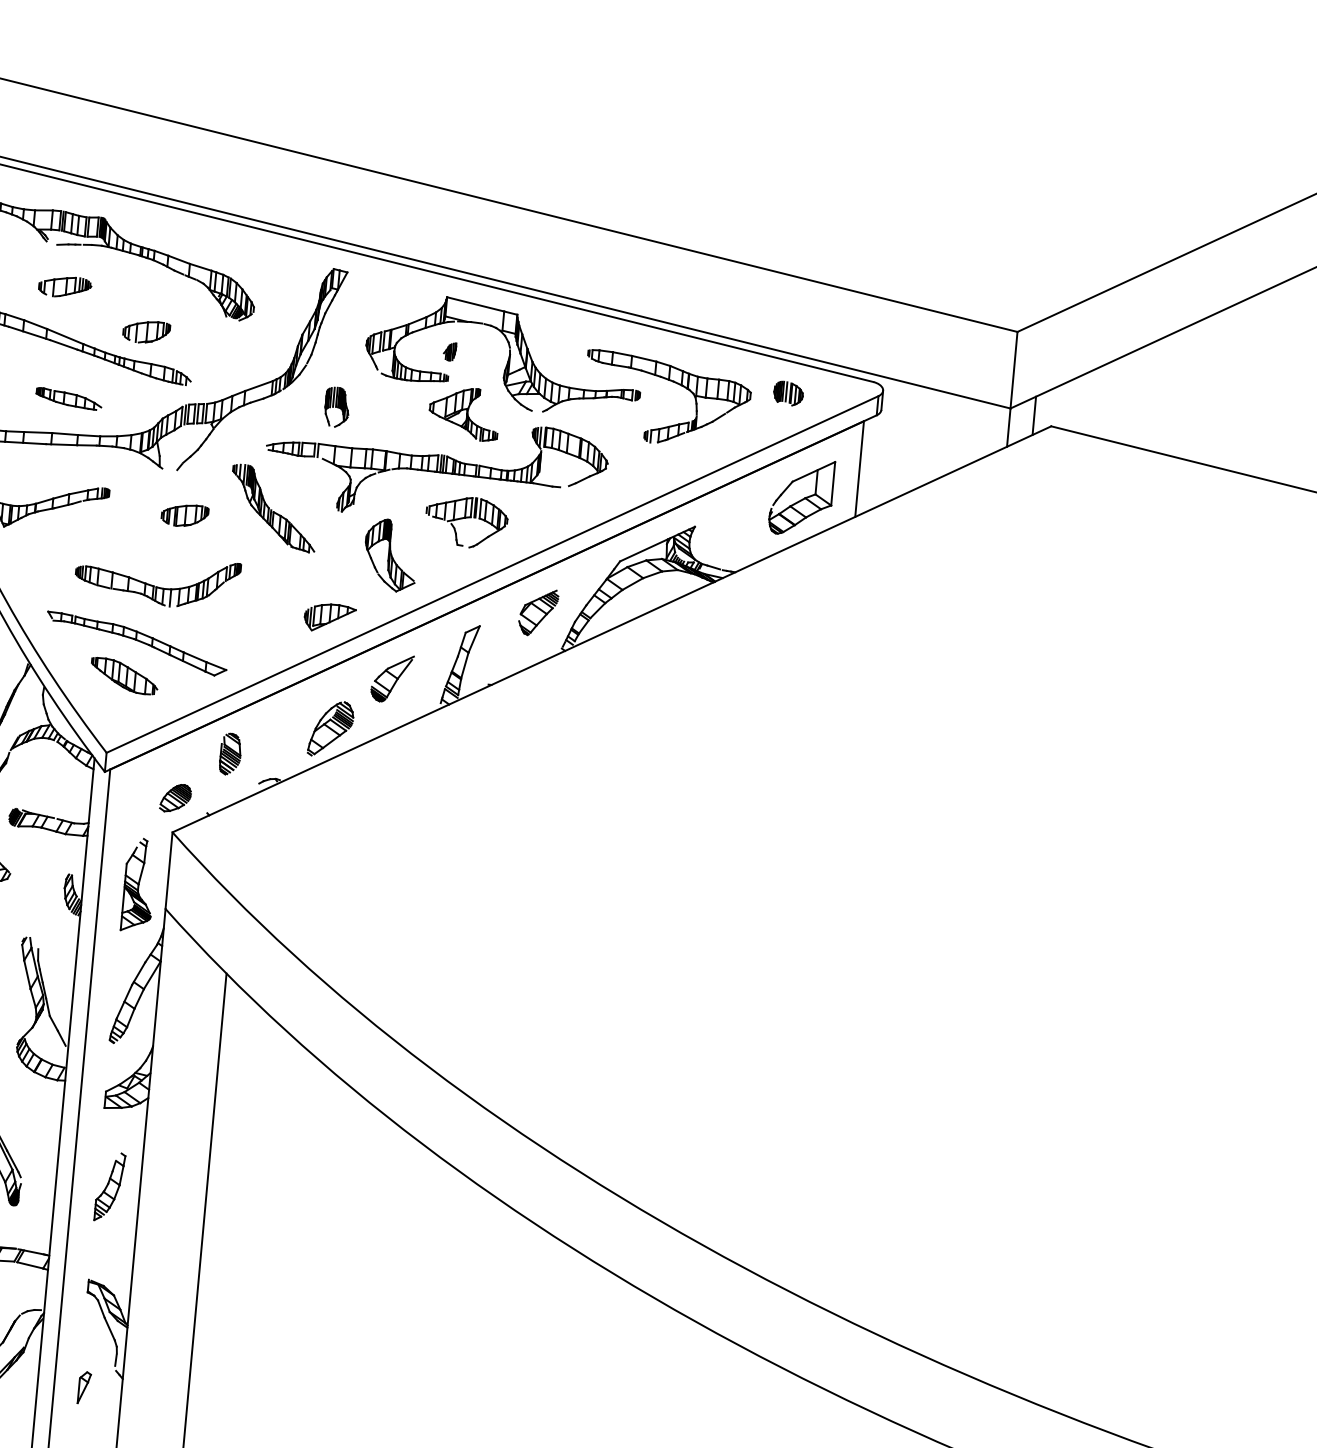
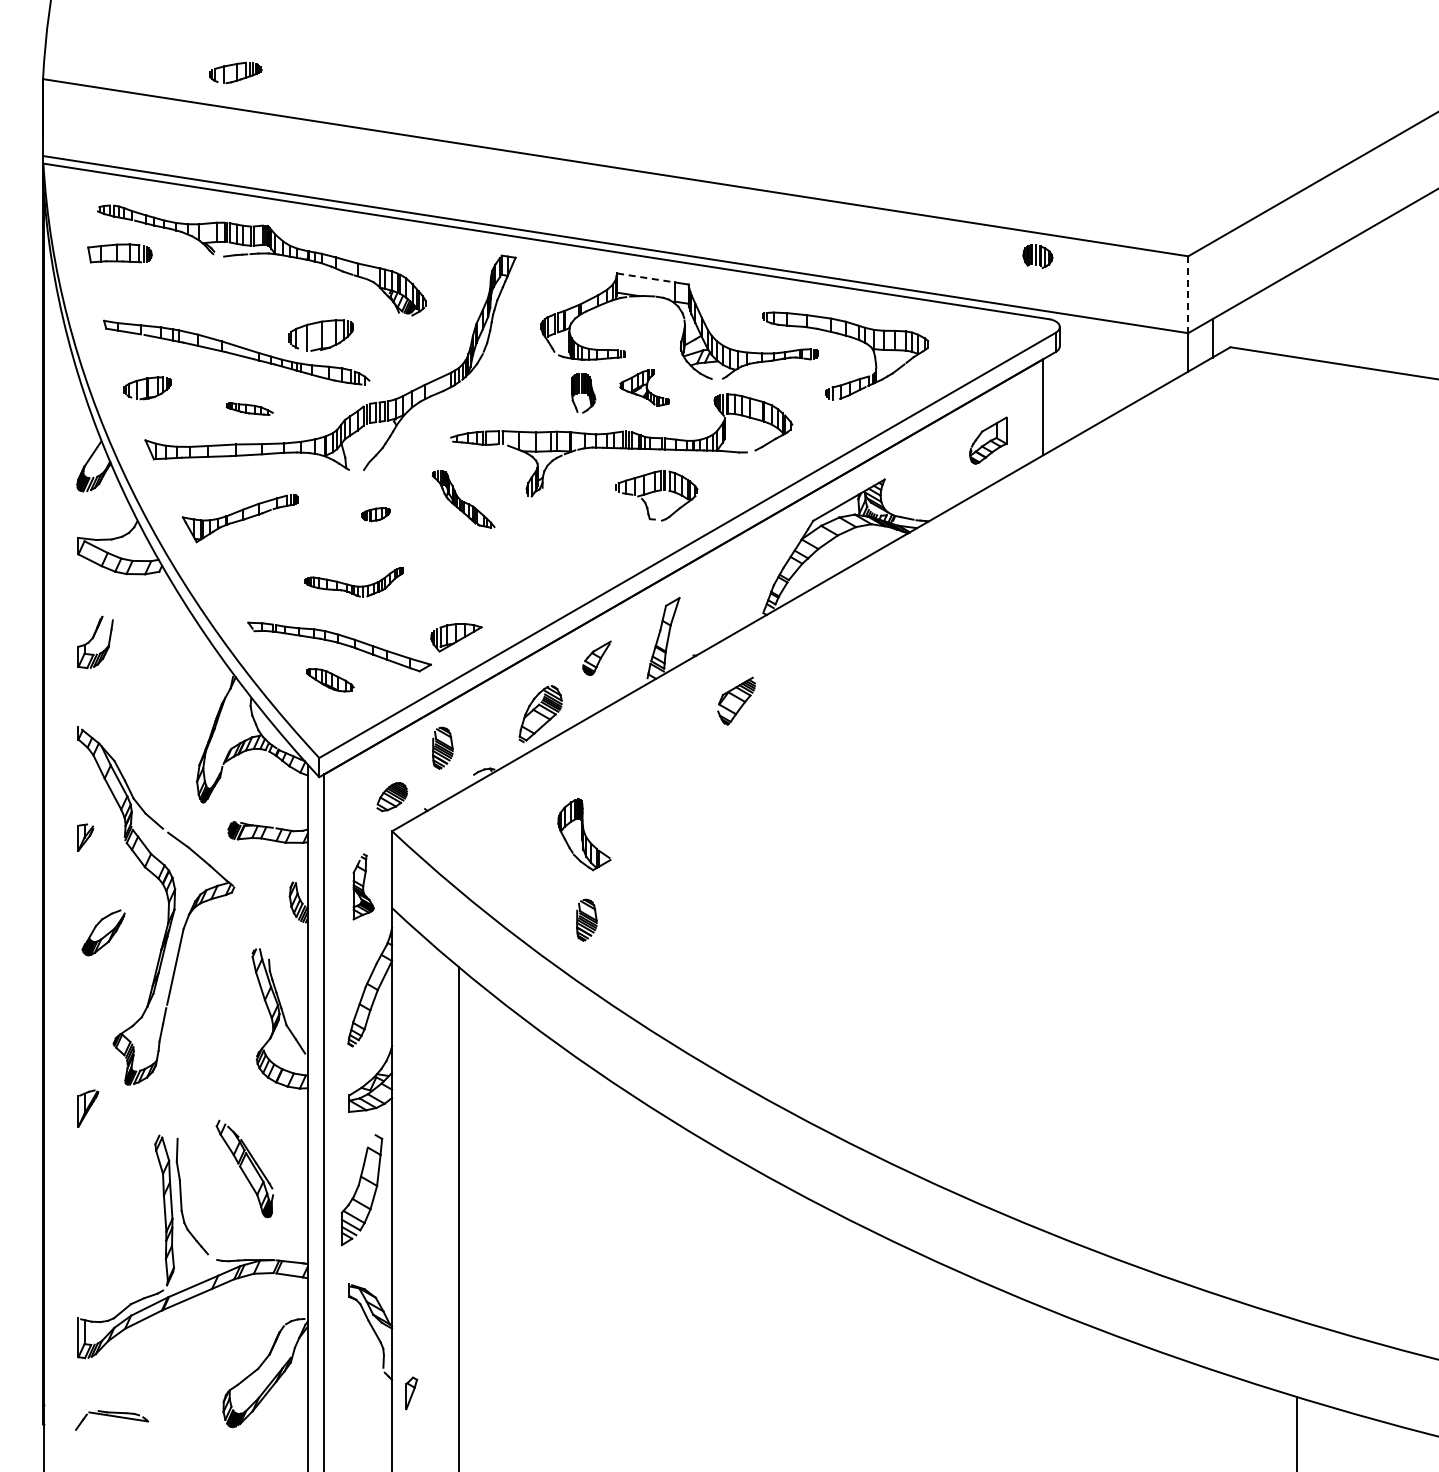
part: (64, 286) -> (235, 72), moved
line: (475, 304) -> (646, 278), solid -> dashed
part: (146, 332) -> (320, 335), size x1.4
part: (449, 351) -> (624, 327), removed
line: (1014, 370) -> (1188, 295), solid -> dashed
part: (788, 393) -> (1037, 256), moved
part: (68, 398) -> (249, 408), size x0.7
part: (337, 407) -> (583, 393), moved
part: (464, 413) -> (644, 387), size x0.7
part: (801, 497) -> (988, 440), size x0.6
part: (273, 508) -> (463, 499), size x0.7
part: (184, 515) -> (375, 514), size x0.6
part: (390, 555) -> (584, 834), moved
part: (156, 581) -> (353, 582), size x0.6
part: (538, 611) -> (736, 700), moved
part: (329, 617) -> (456, 637), moved
part: (123, 676) -> (329, 680), size x0.7
part: (391, 678) -> (596, 658), size x0.7
part: (138, 884) -> (363, 886), size x0.7
part: (358, 937) -> (586, 919), added
part: (109, 1186) -> (361, 1189), size x1.6
part: (84, 1387) -> (411, 1393), moved

